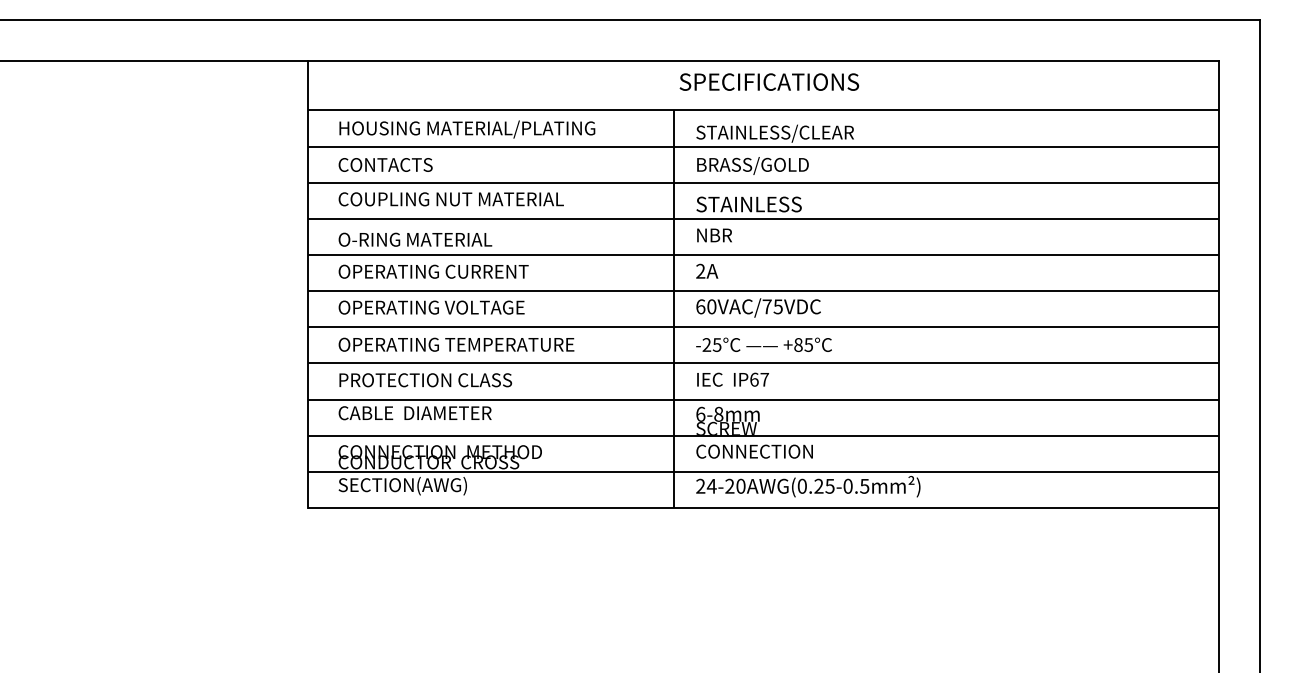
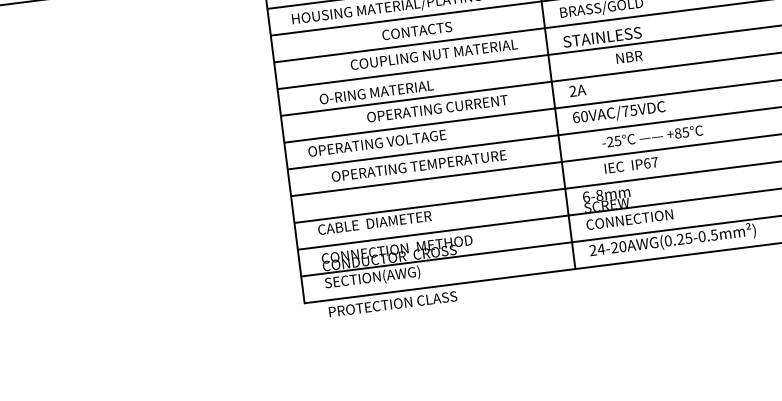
text: (385, 164) -> (417, 30), moved
text: (450, 199) -> (433, 54), moved
text: (714, 235) -> (629, 57), moved
text: (415, 239) -> (376, 92), moved
text: (433, 271) -> (437, 108), moved
text: (456, 344) -> (419, 165), moved
text: (763, 344) -> (652, 136), moved
text: (732, 379) -> (631, 165), moved
text: (425, 380) -> (392, 304), moved

